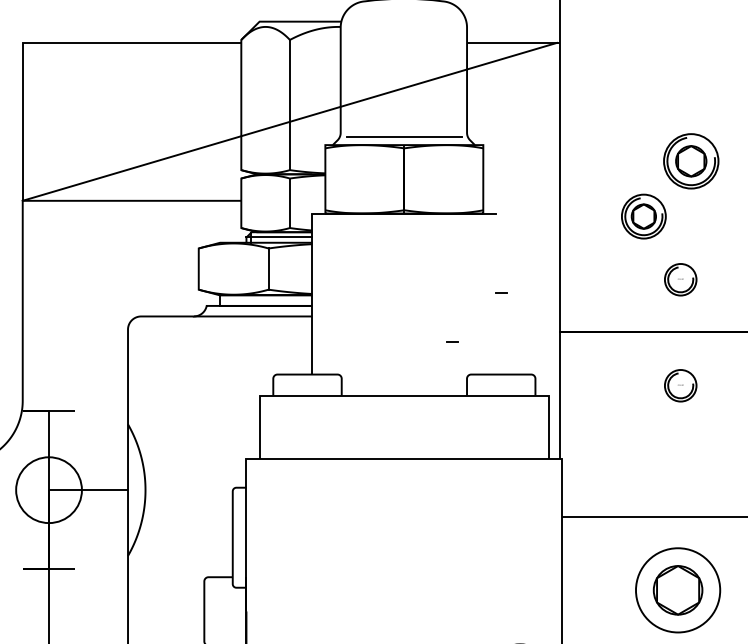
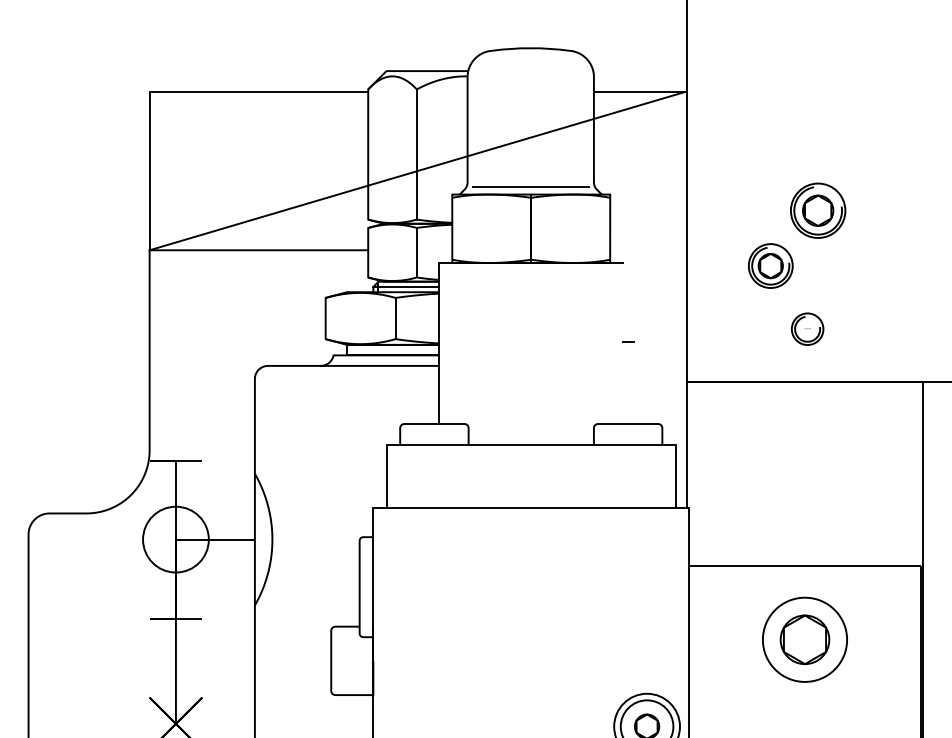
line: (452, 341) -> (579, 390), removed
part: (680, 385) -> (807, 434), removed

